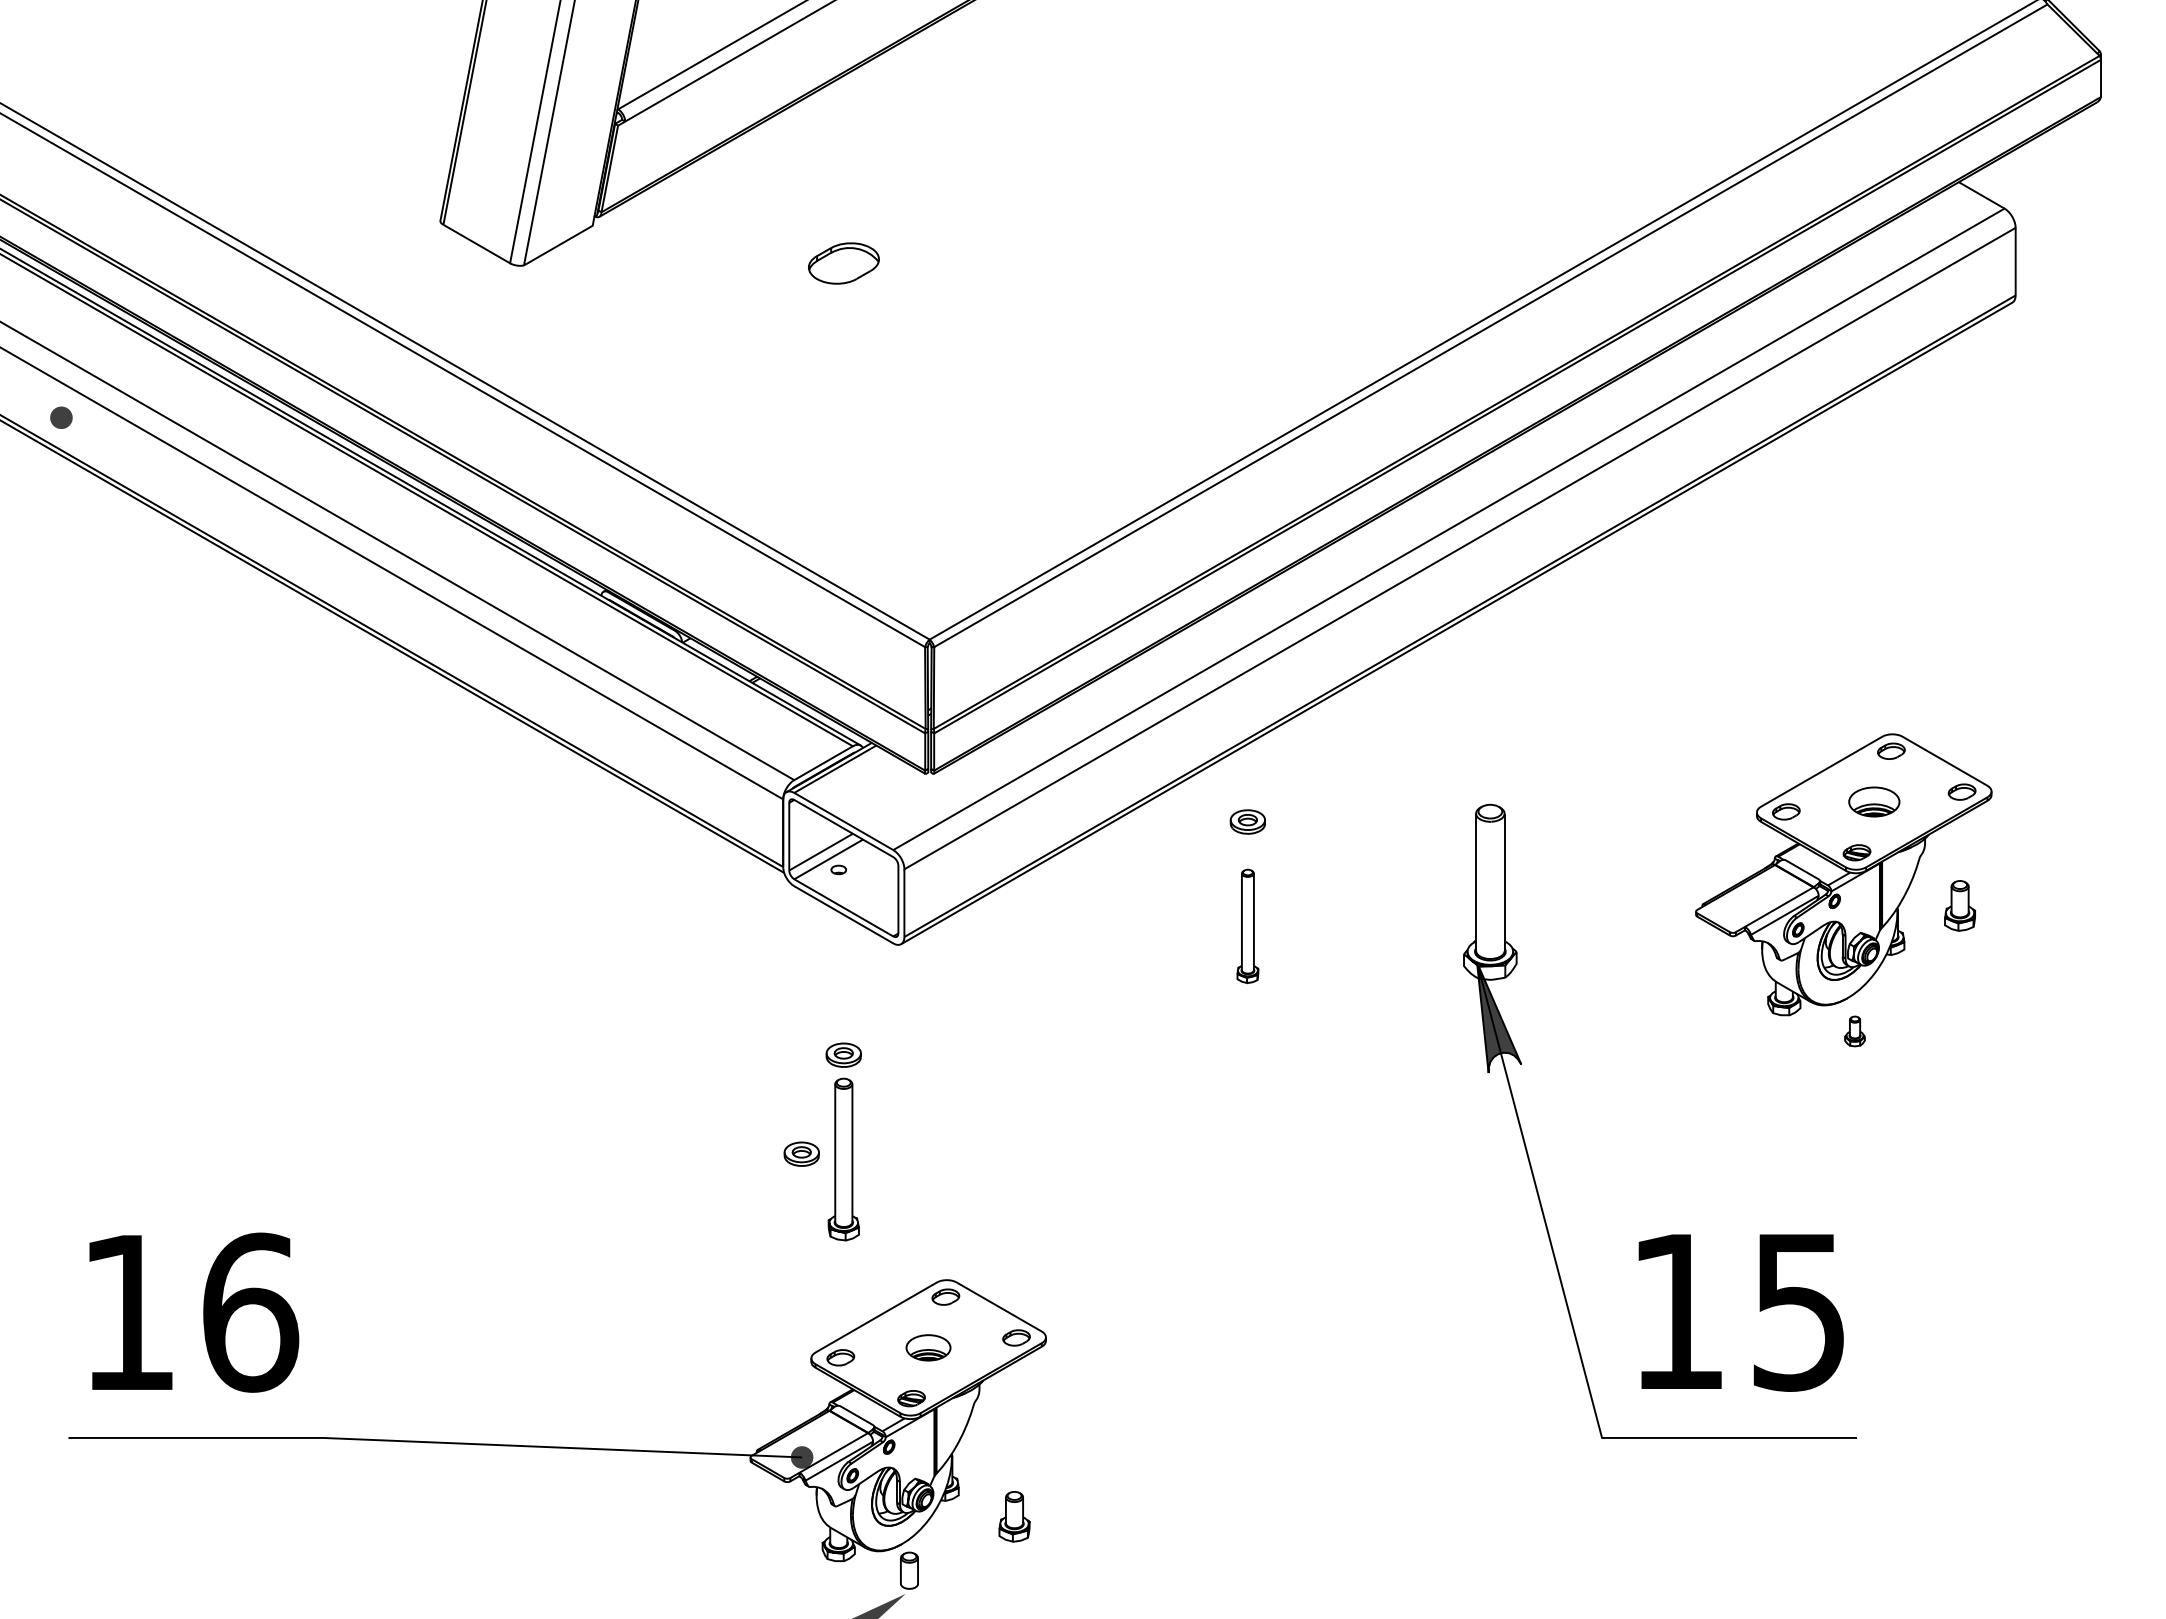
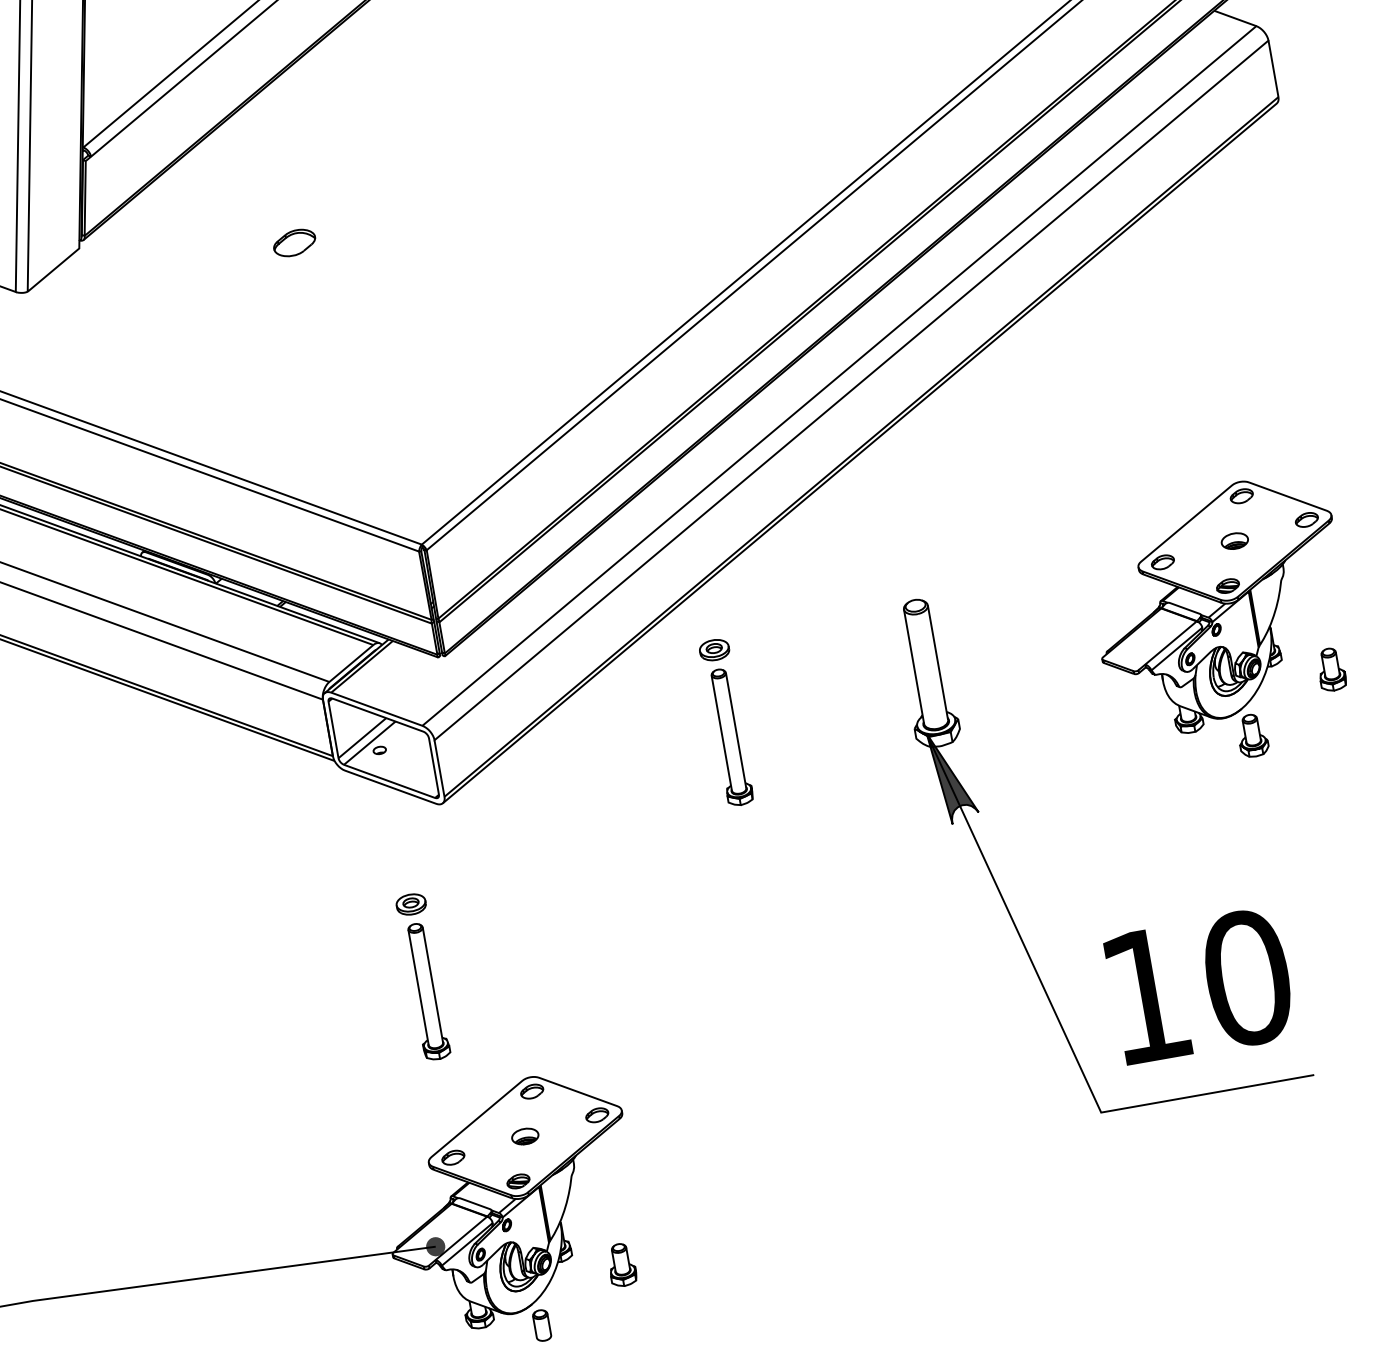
part: (843, 263) -> (294, 243), size x0.71
part: (1873, 801) -> (1234, 540), size x0.62
part: (1959, 905) -> (1330, 669), moved
part: (1247, 926) -> (729, 737), size x1.43
part: (1854, 1031) -> (1252, 735), size x1.67
part: (801, 1153) -> (390, 992), removed
text: (1799, 1311) -> (1247, 977), 15 -> 10
part: (928, 1347) -> (525, 1136), size x0.71

